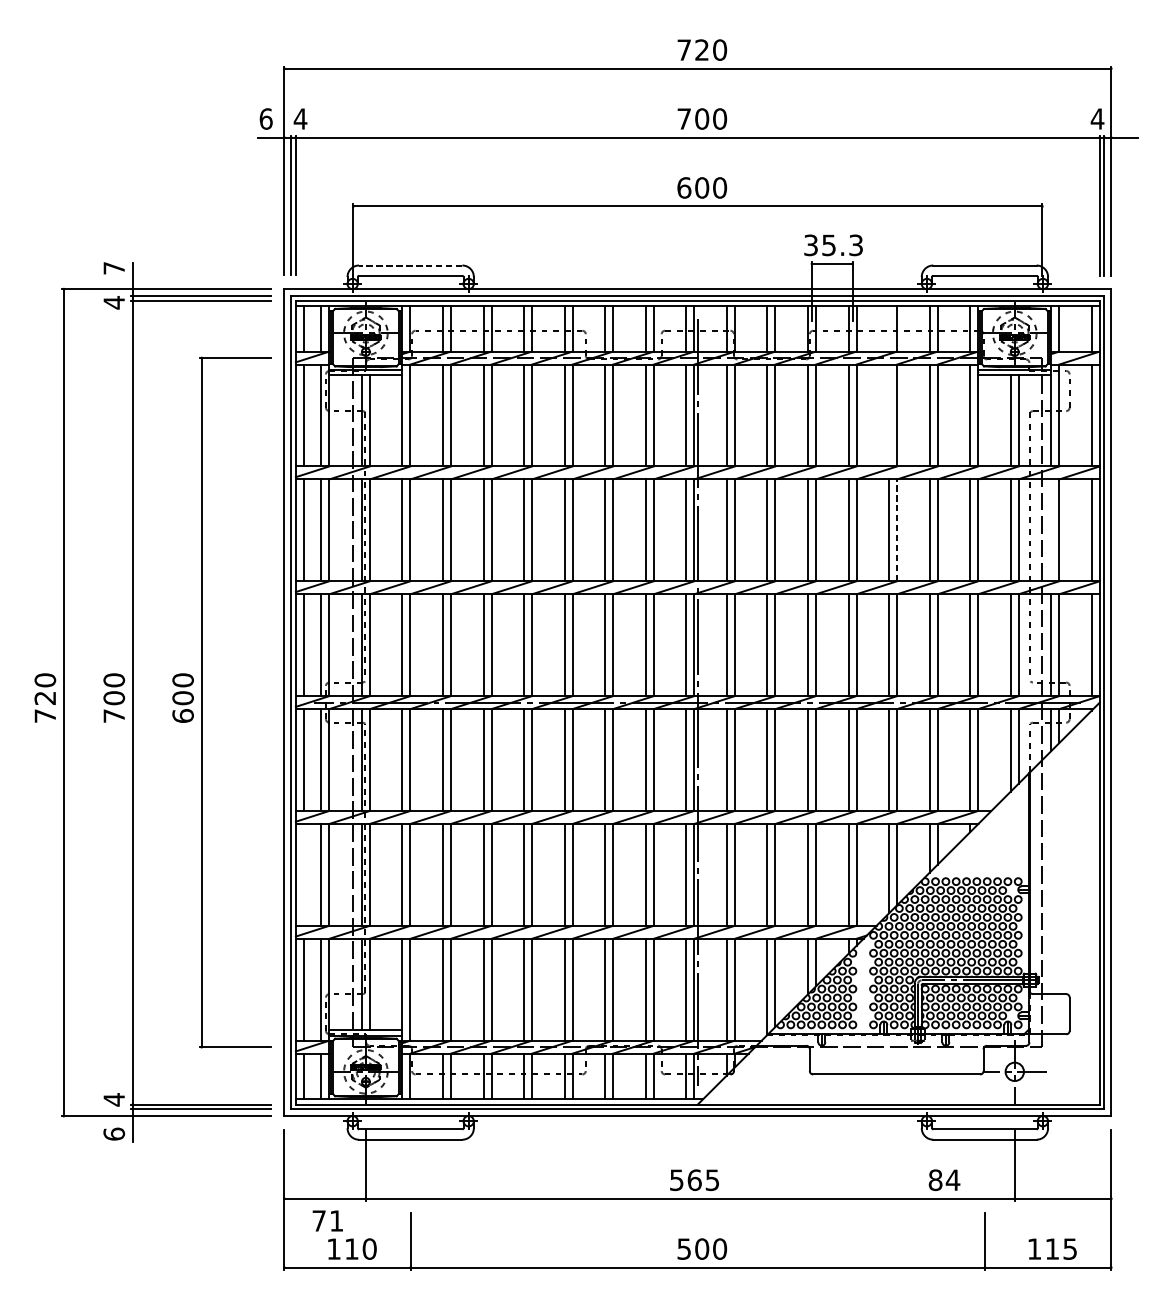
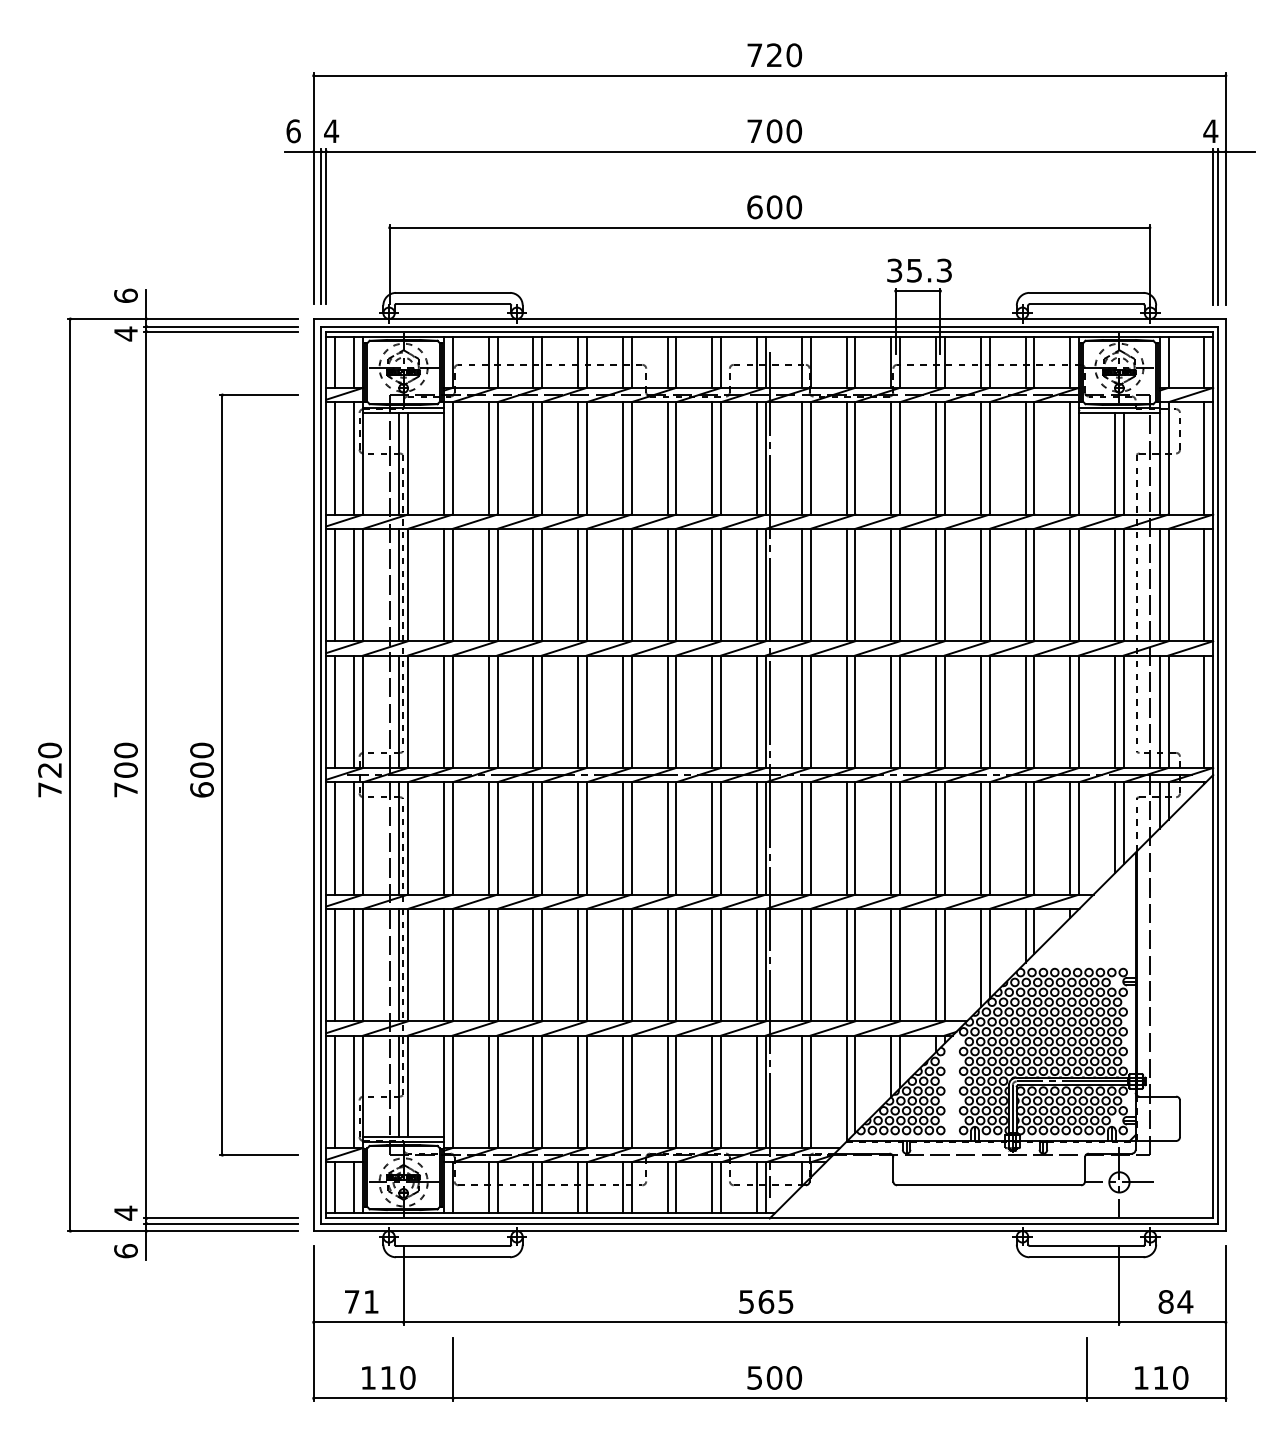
line: (410, 265) -> (452, 292), dashed -> solid
text: (113, 267) -> (125, 295), 7 -> 6
line: (888, 328) -> (980, 362), added
line: (888, 415) -> (980, 458), added
line: (896, 529) -> (989, 584), dashed -> solid
line: (1051, 529) -> (1159, 584), added
line: (304, 874) -> (335, 964), added
text: (944, 1179) -> (1175, 1301), moved
text: (327, 1220) -> (361, 1301), moved
text: (1070, 1248) -> (1180, 1377), 115 -> 110

